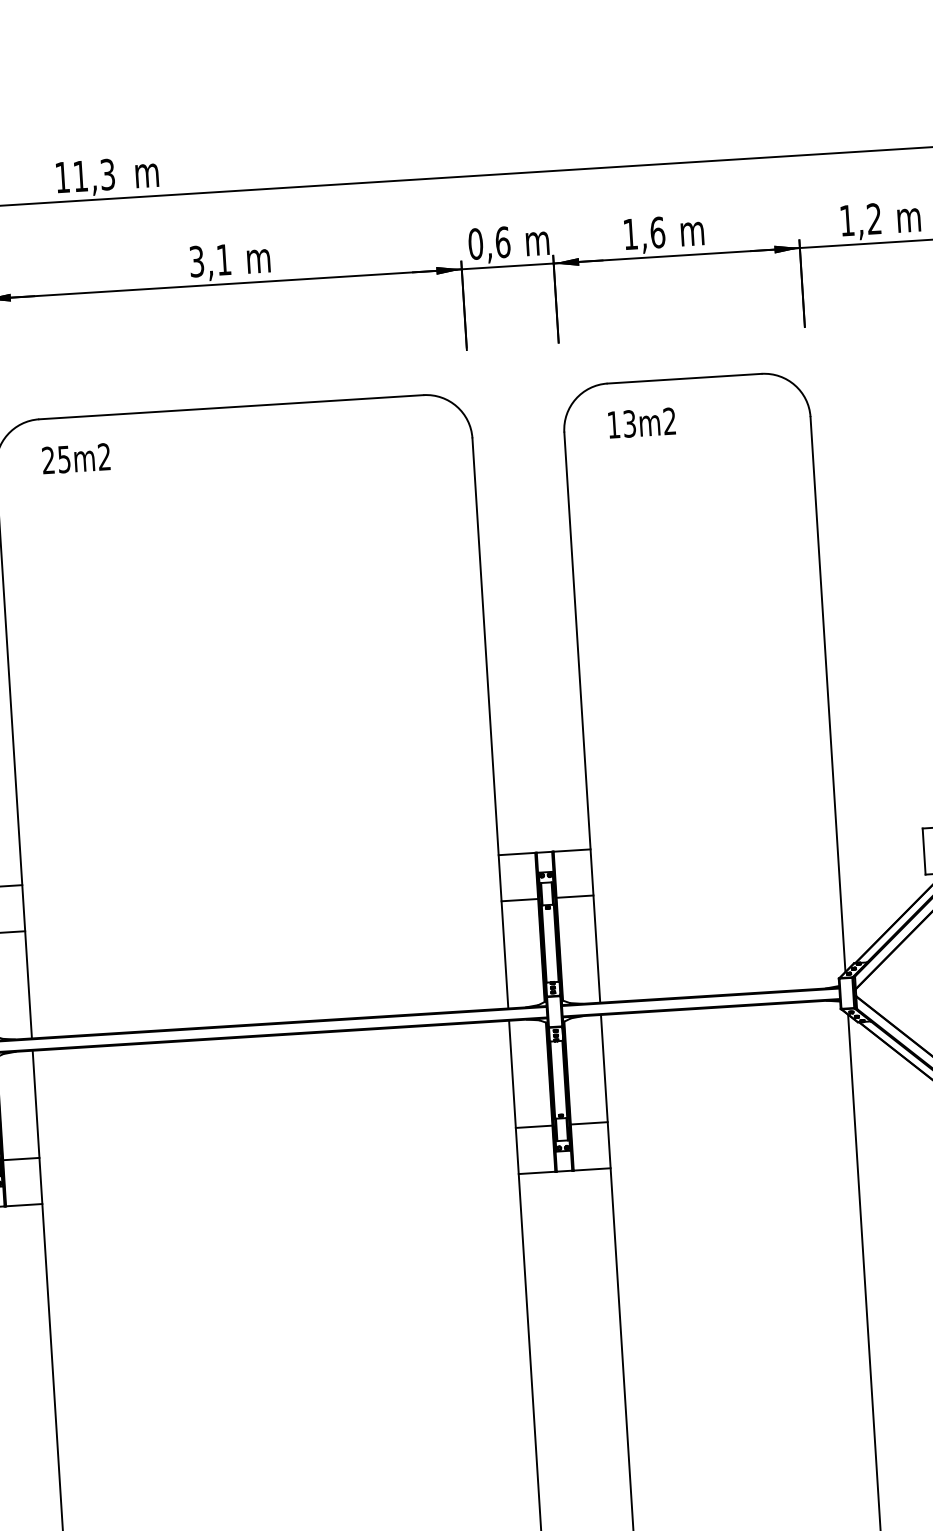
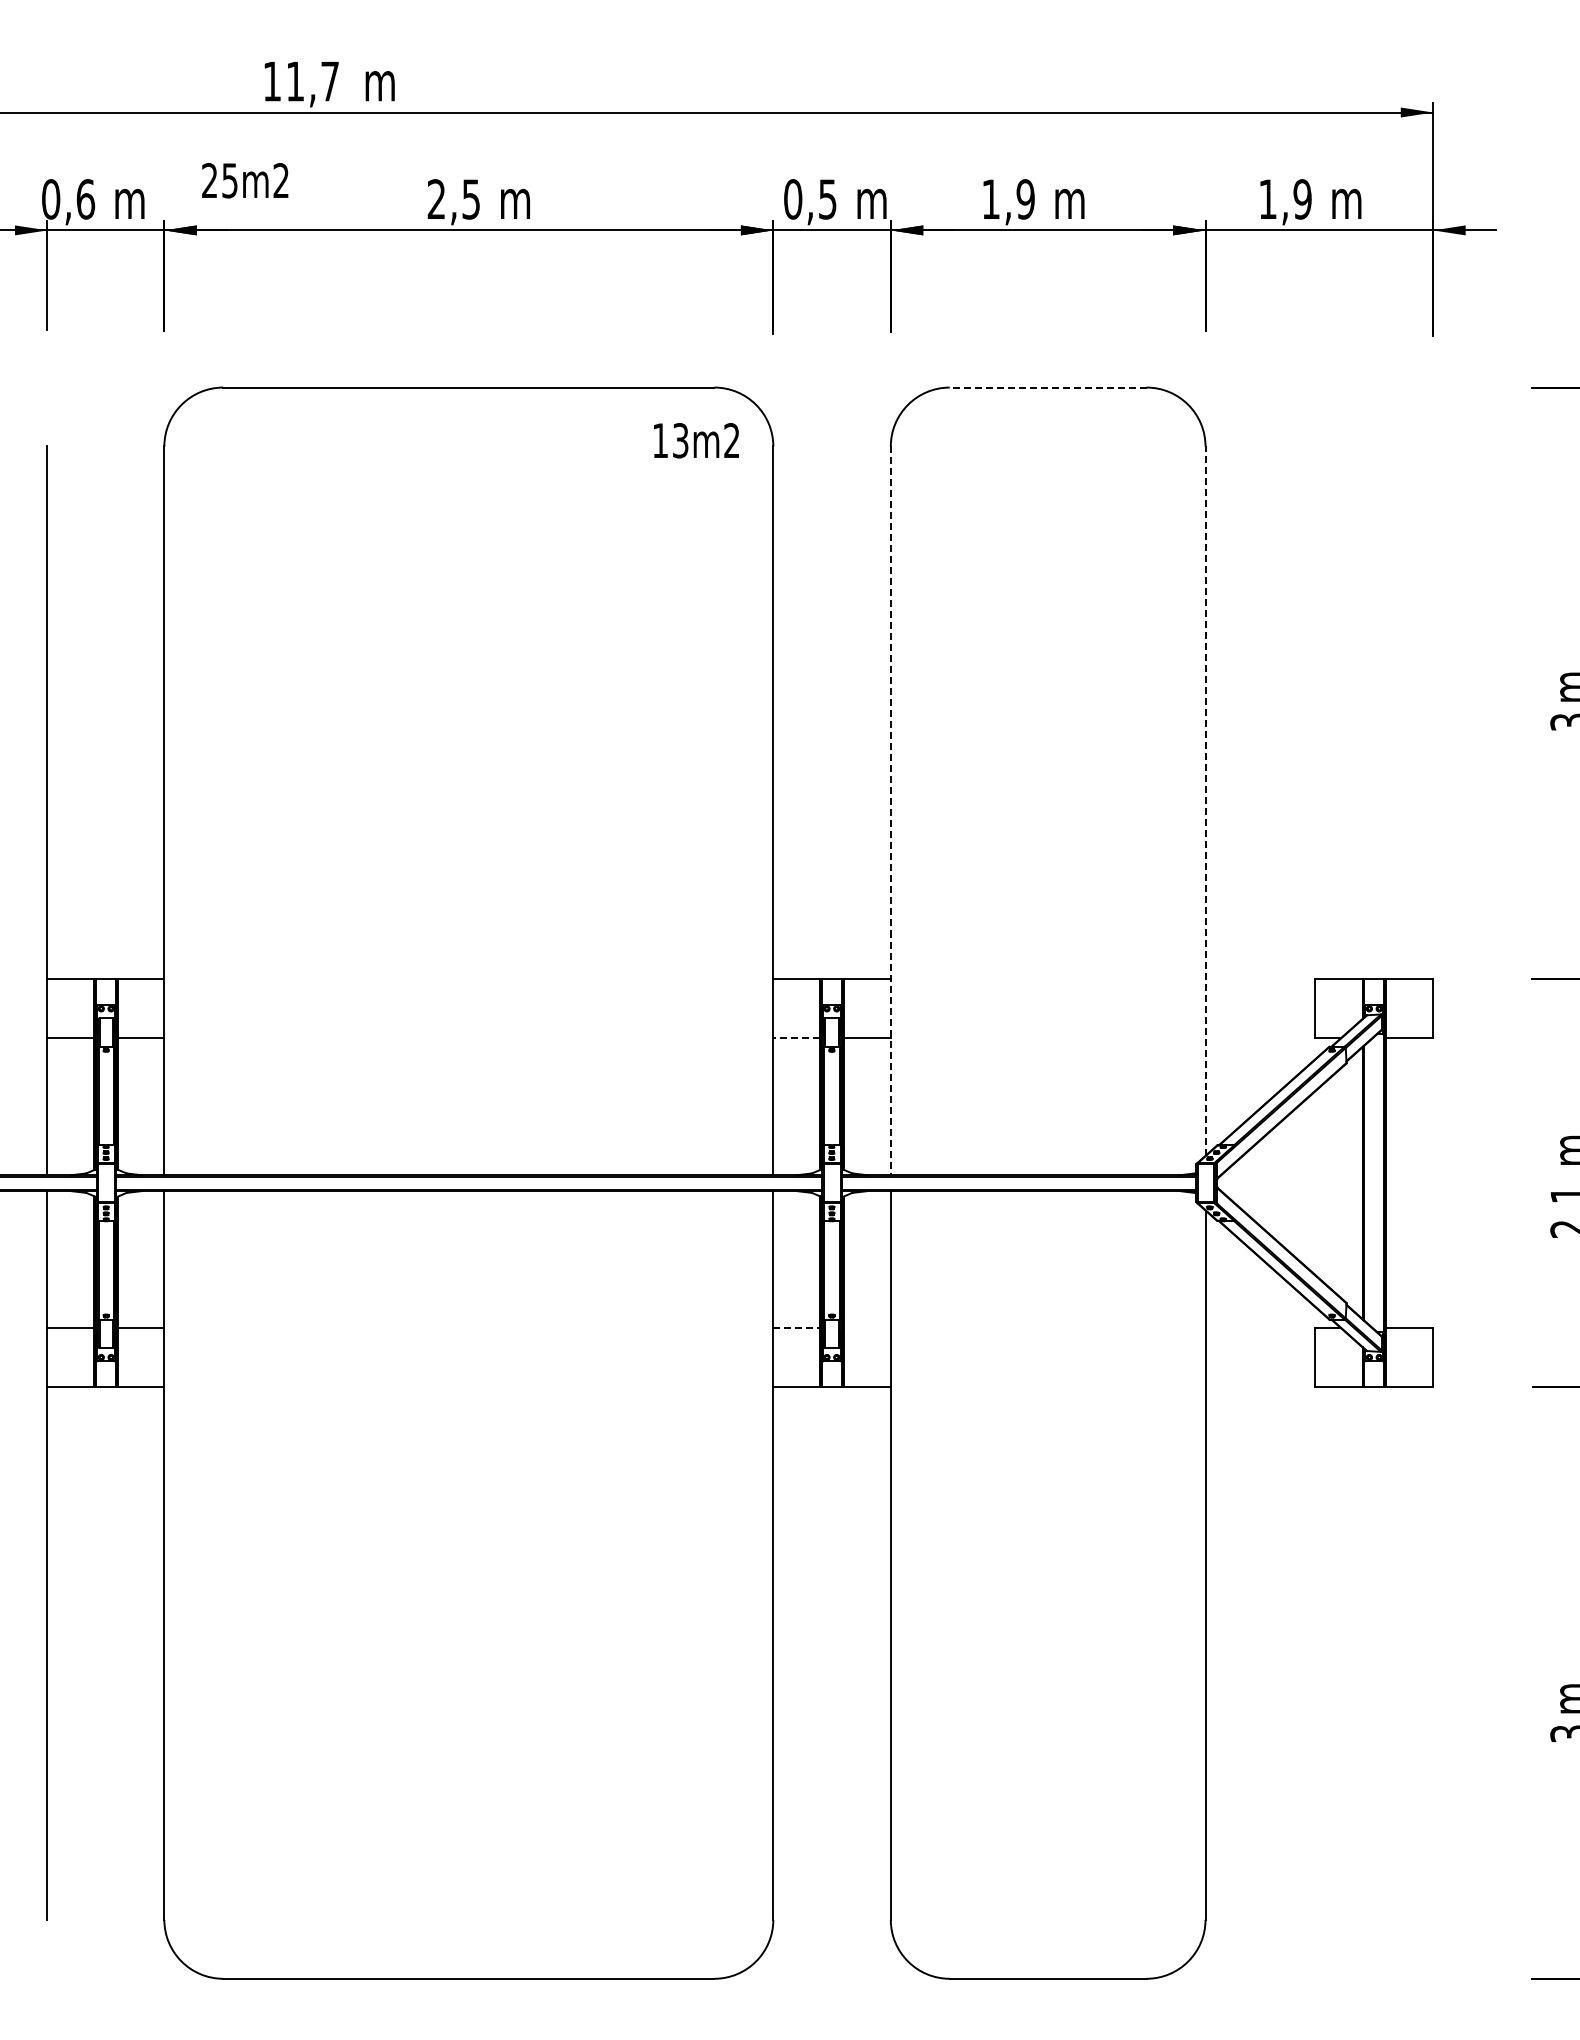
text: (107, 174) -> (329, 81), 11,3 -> 11,7
text: (874, 219) -> (1302, 199), 1,2 -> 1,9
text: (657, 232) -> (1025, 199), 1,6 -> 1,9
text: (503, 242) -> (828, 199), 0,6 -> 0,5
text: (210, 260) -> (453, 199), 3,1 -> 2,5
line: (684, 378) -> (1047, 387), solid -> dashed
text: (642, 422) -> (696, 440), moved
text: (76, 458) -> (245, 180), moved
line: (827, 694) -> (1205, 801), solid -> dashed
line: (582, 718) -> (890, 811), solid -> dashed
line: (519, 900) -> (796, 1038), solid -> dashed
line: (588, 1123) -> (866, 1328), removed
line: (534, 1127) -> (797, 1328), solid -> dashed

